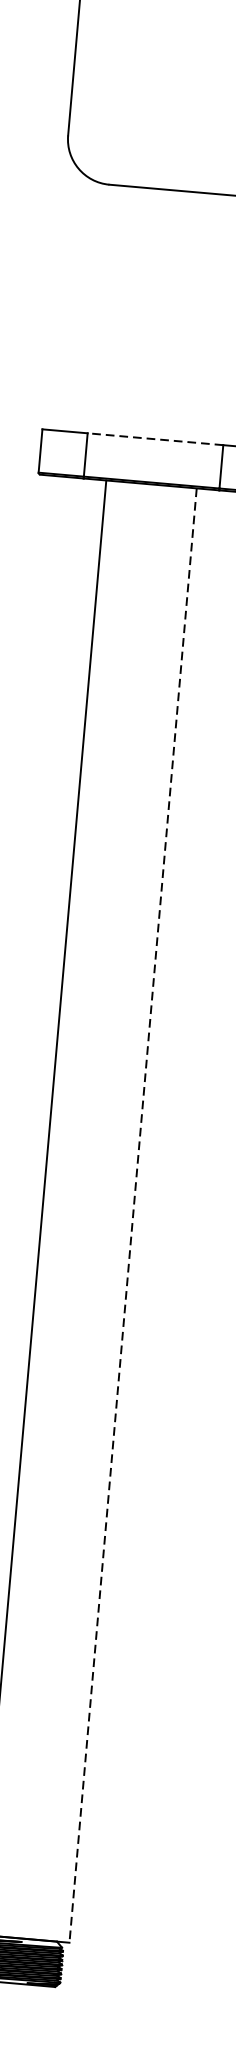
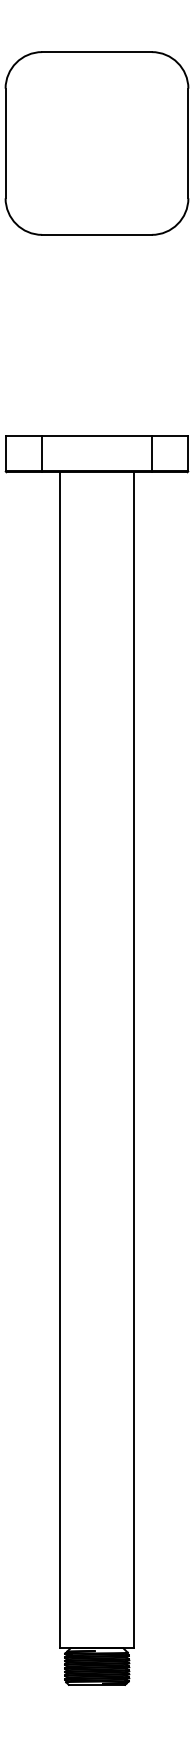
line: (154, 438) -> (96, 435), dashed -> solid
line: (133, 1215) -> (133, 1060), dashed -> solid

